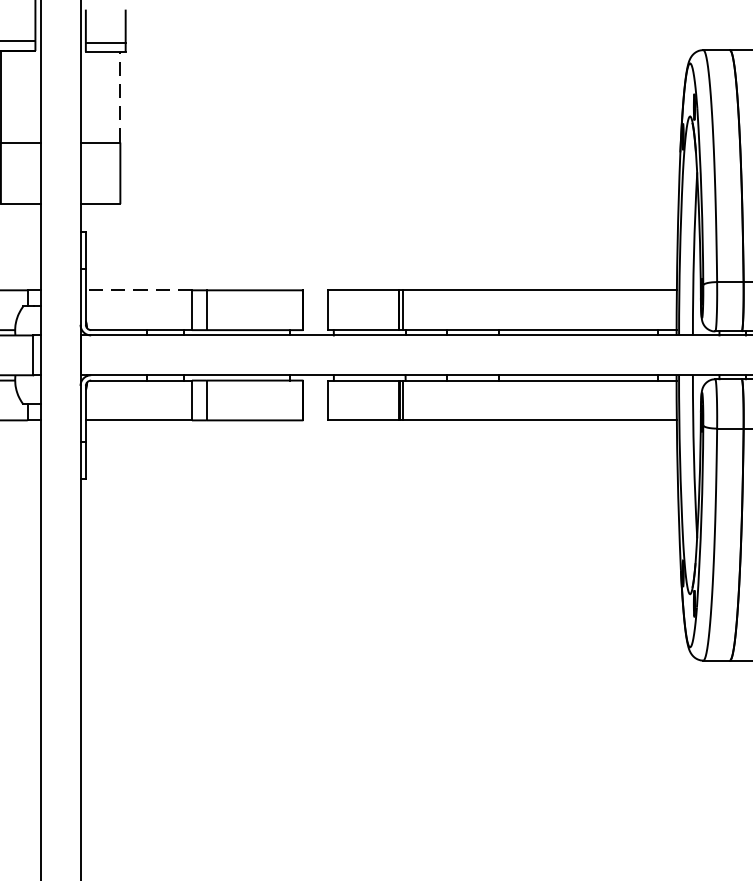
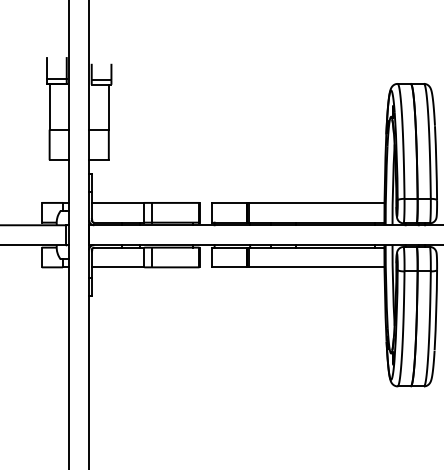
line: (119, 95) -> (108, 106), dashed -> solid
line: (137, 289) -> (117, 202), dashed -> solid

